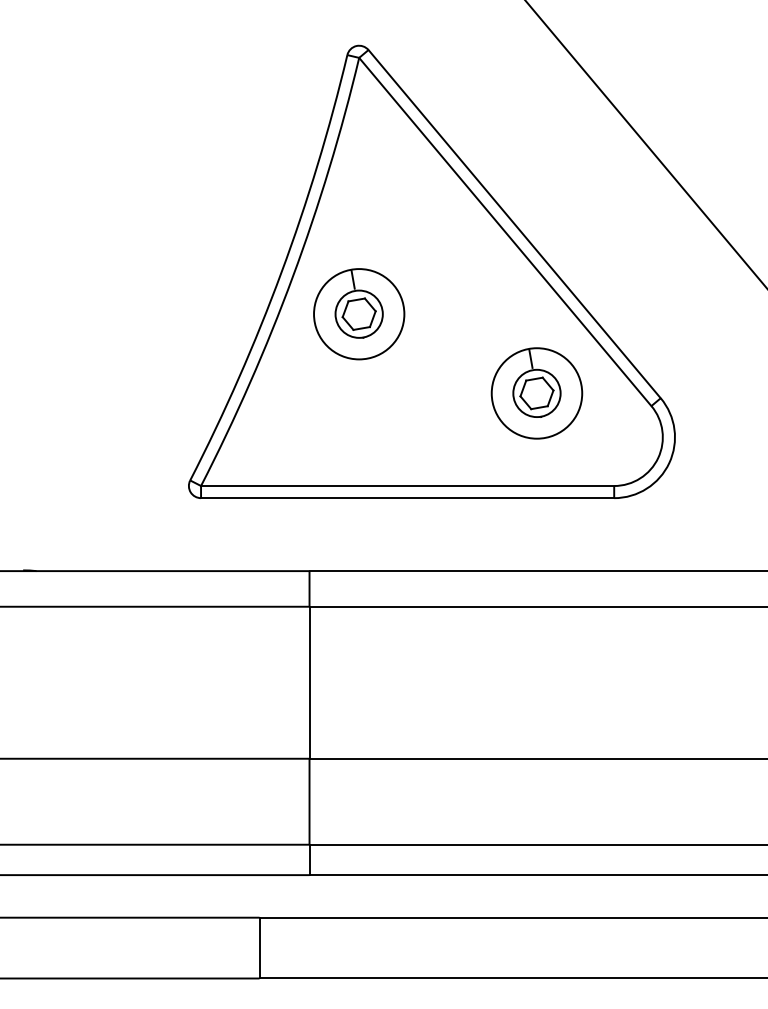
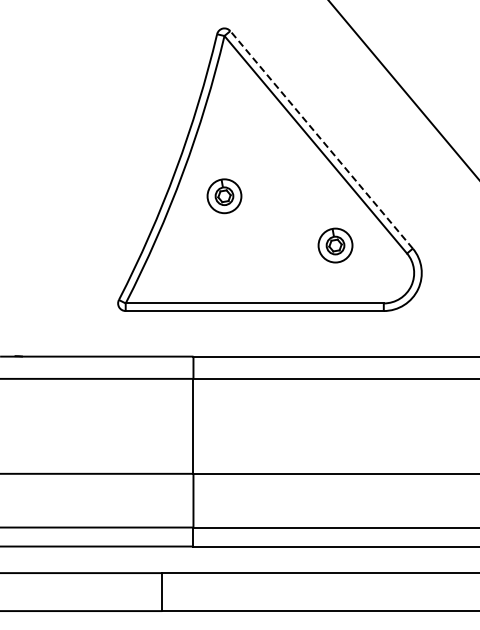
line: (514, 223) -> (321, 139), solid -> dashed
part: (359, 314) -> (224, 196), size x0.6
part: (536, 393) -> (335, 245), size x0.6

